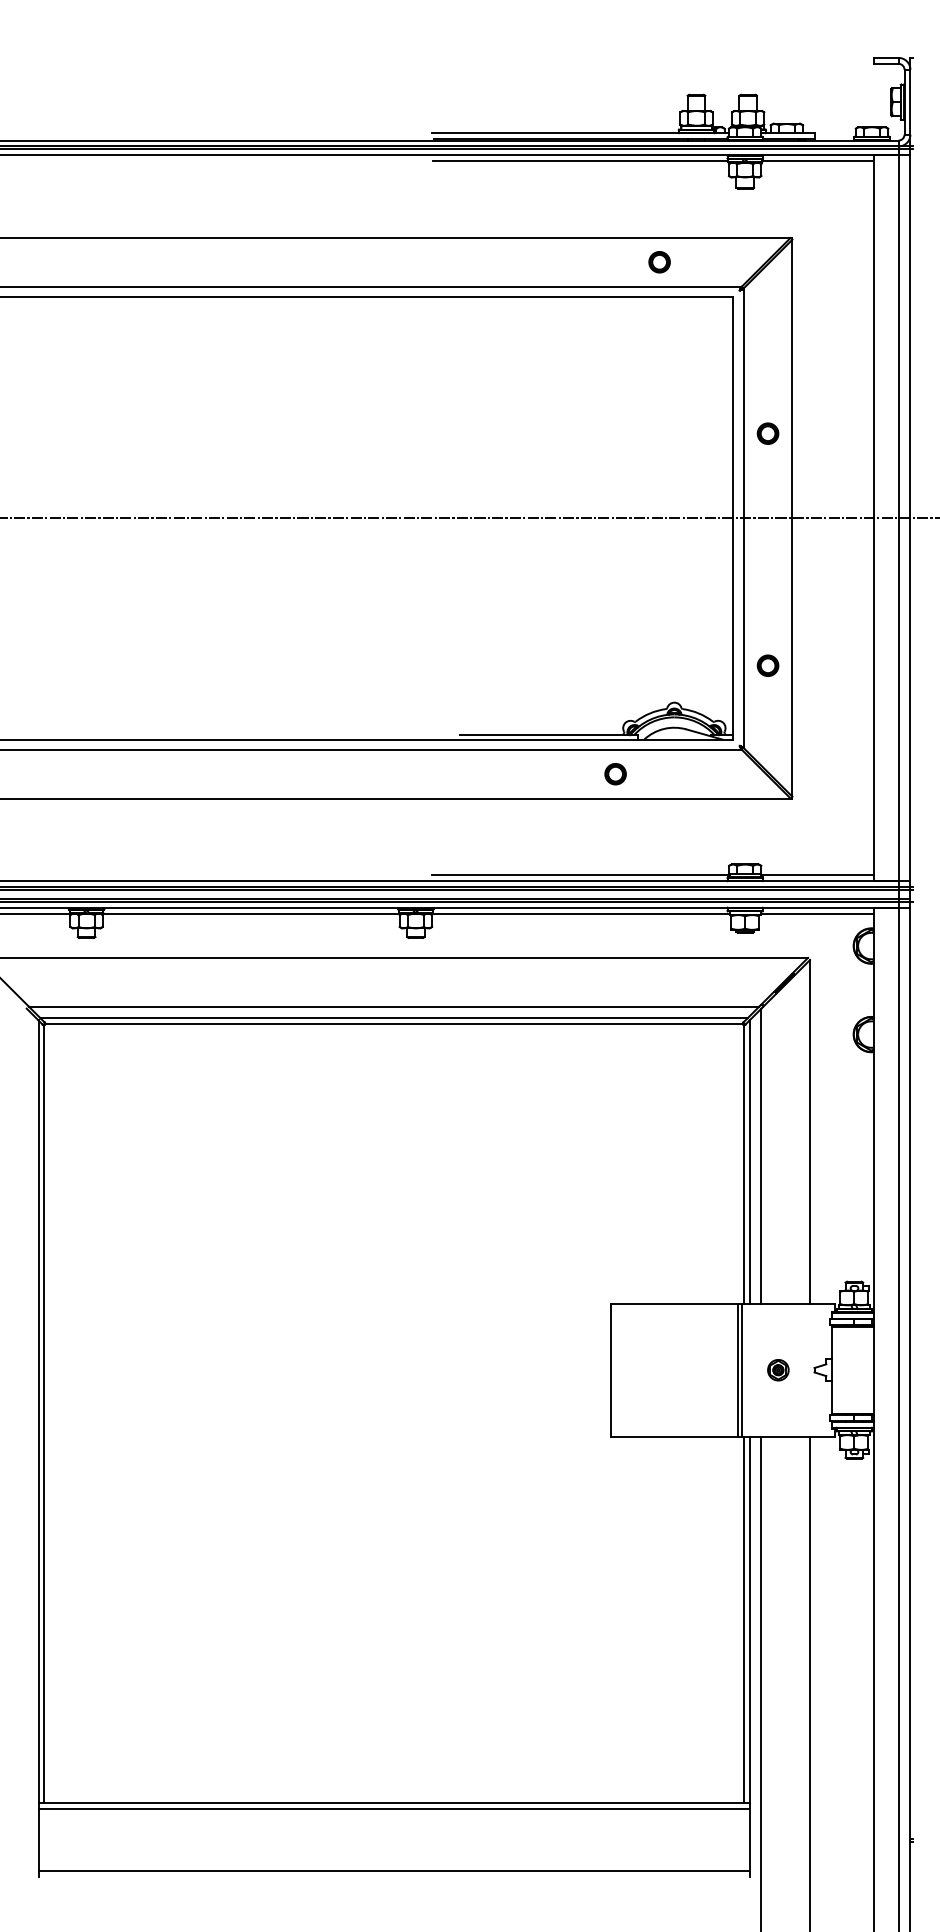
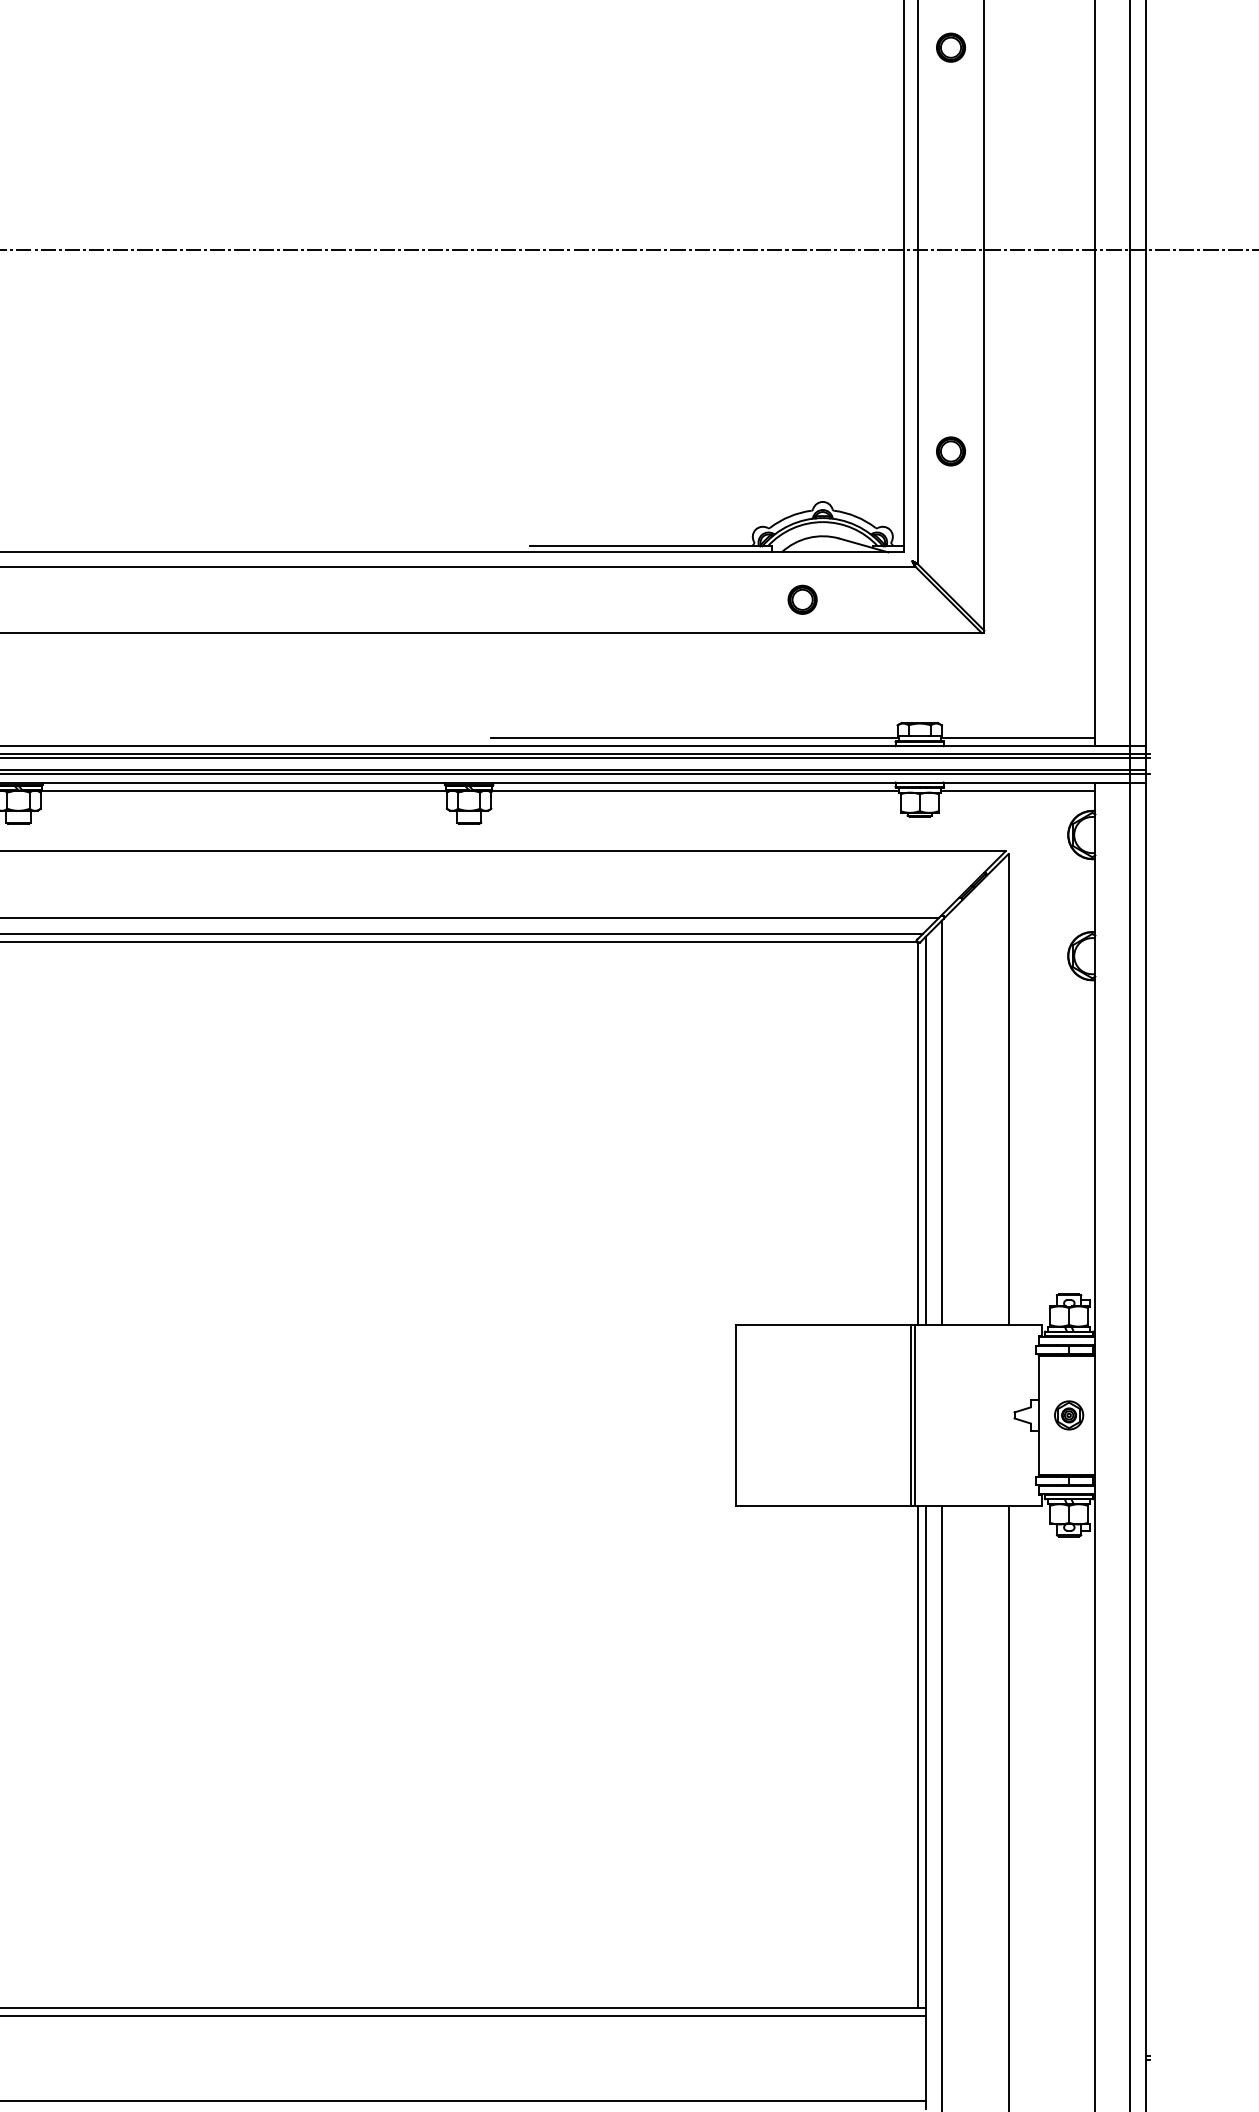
part: (767, 433) -> (950, 47), moved
part: (615, 774) -> (802, 600), moved
part: (778, 1370) -> (1069, 1415), moved

